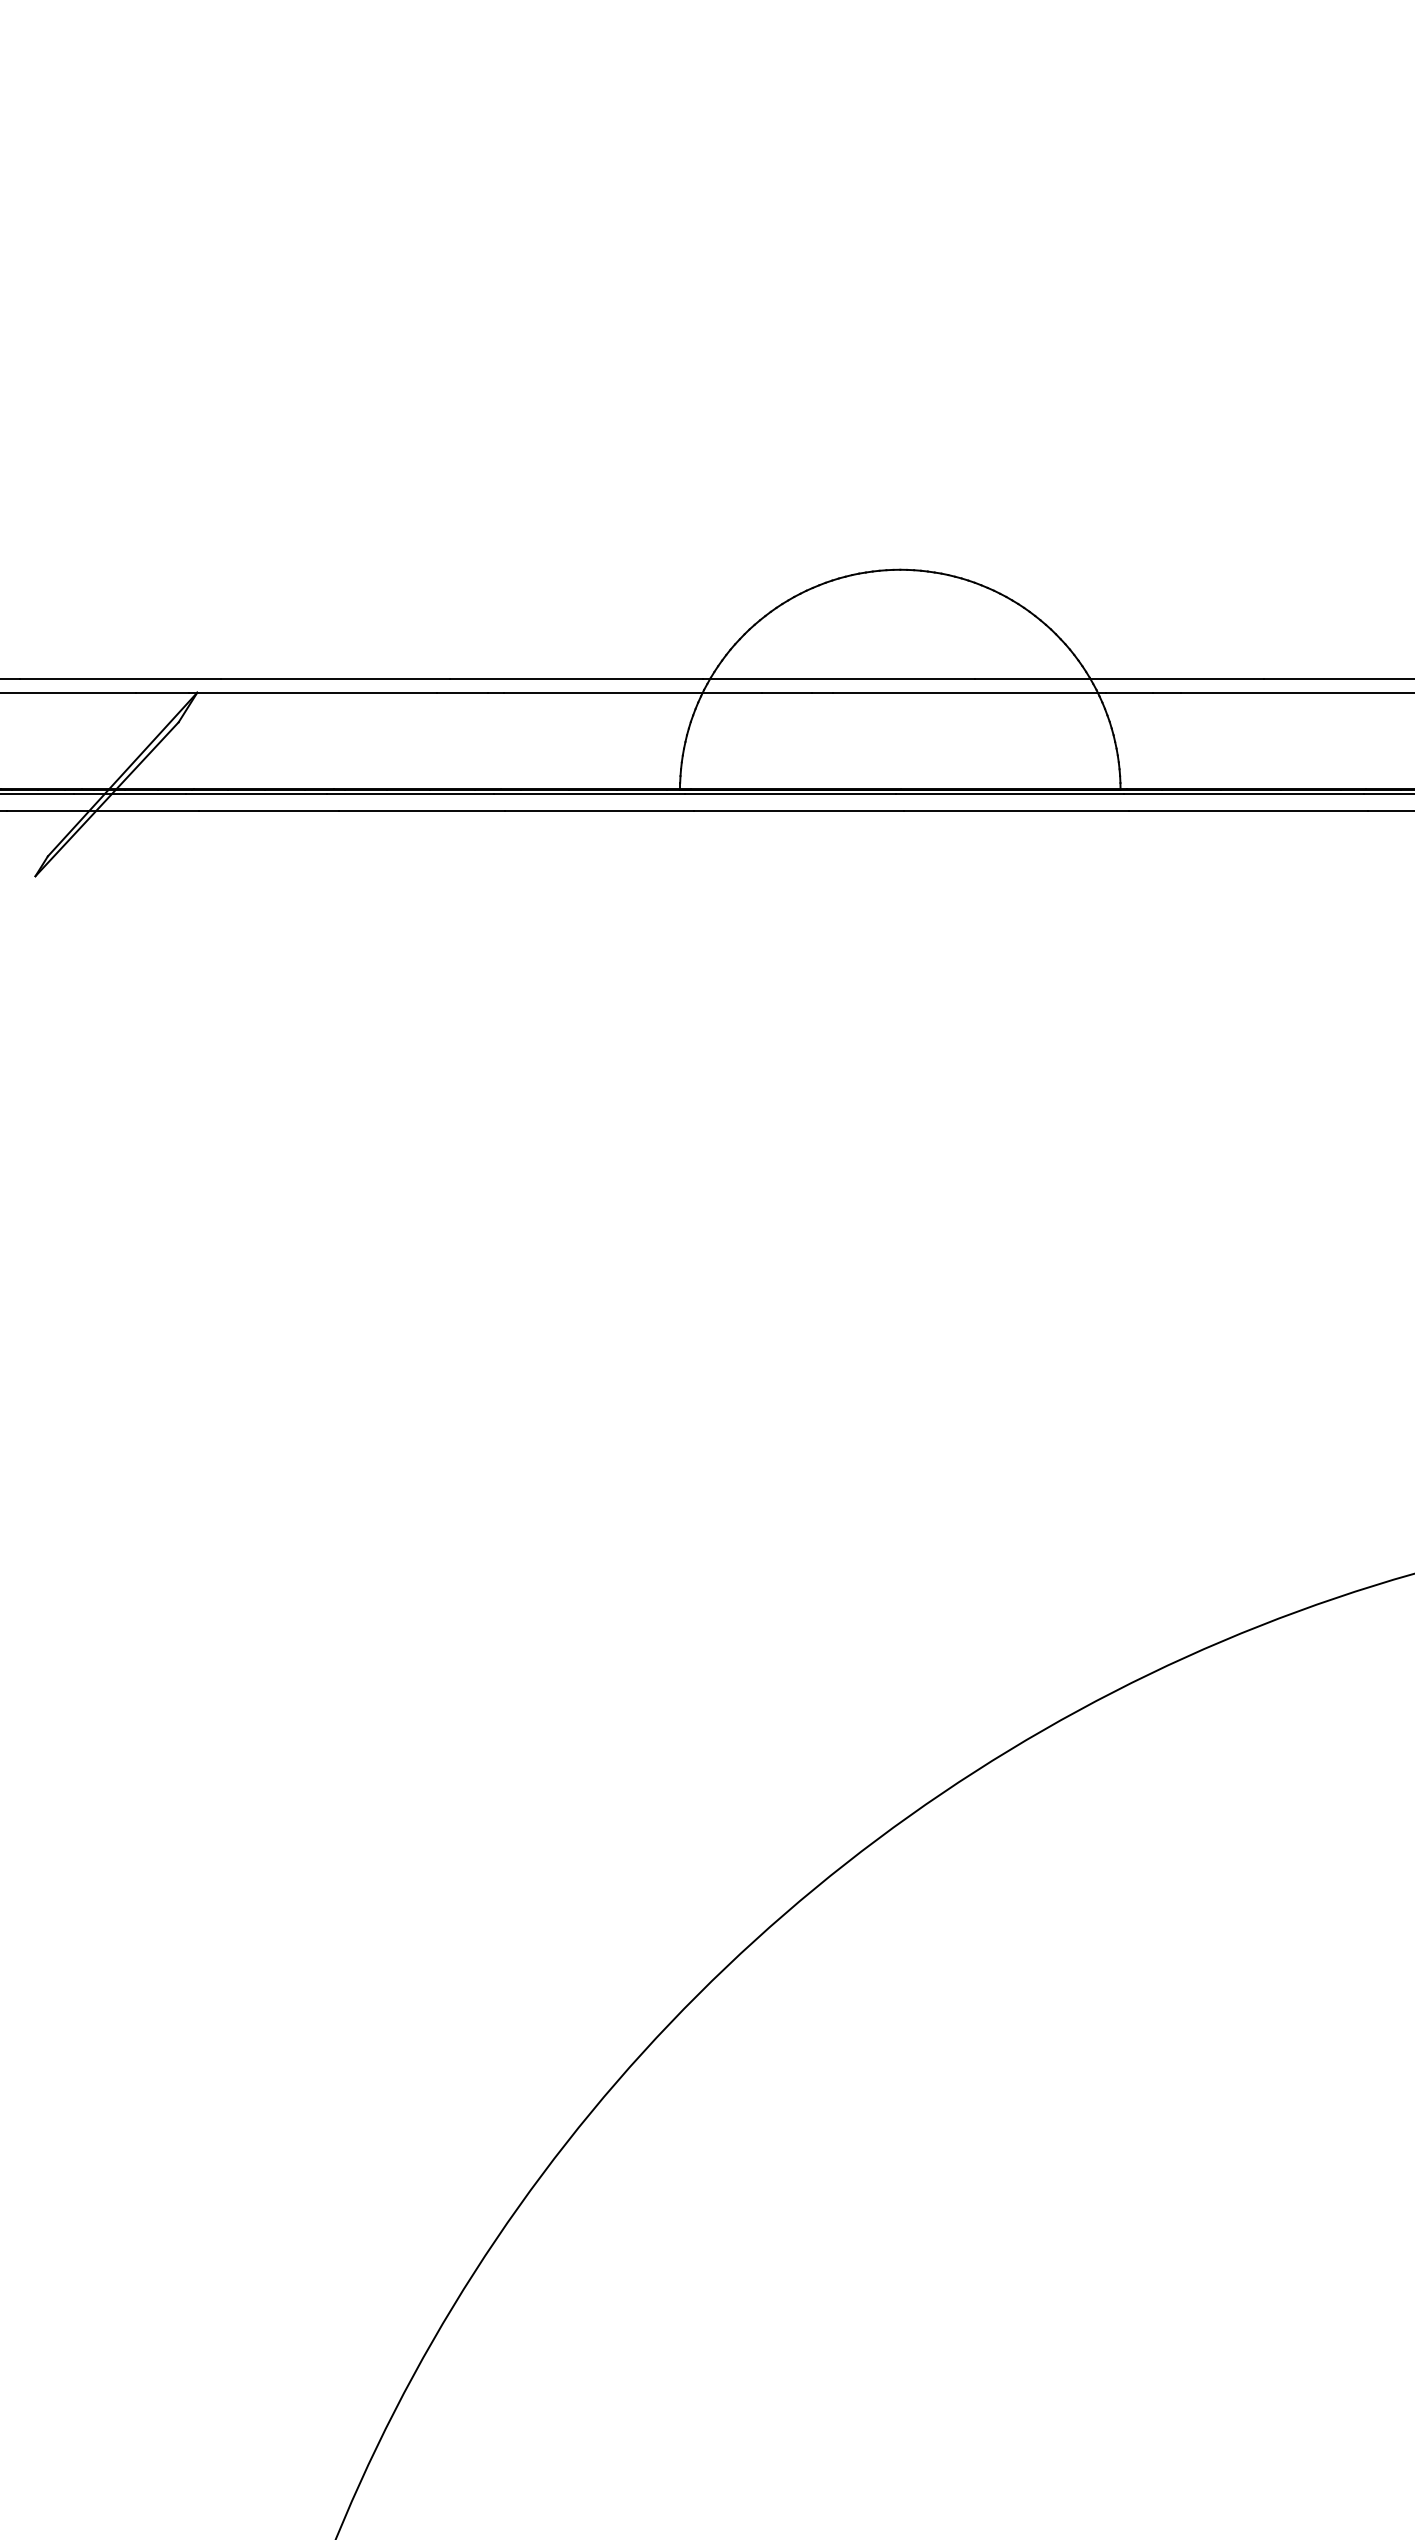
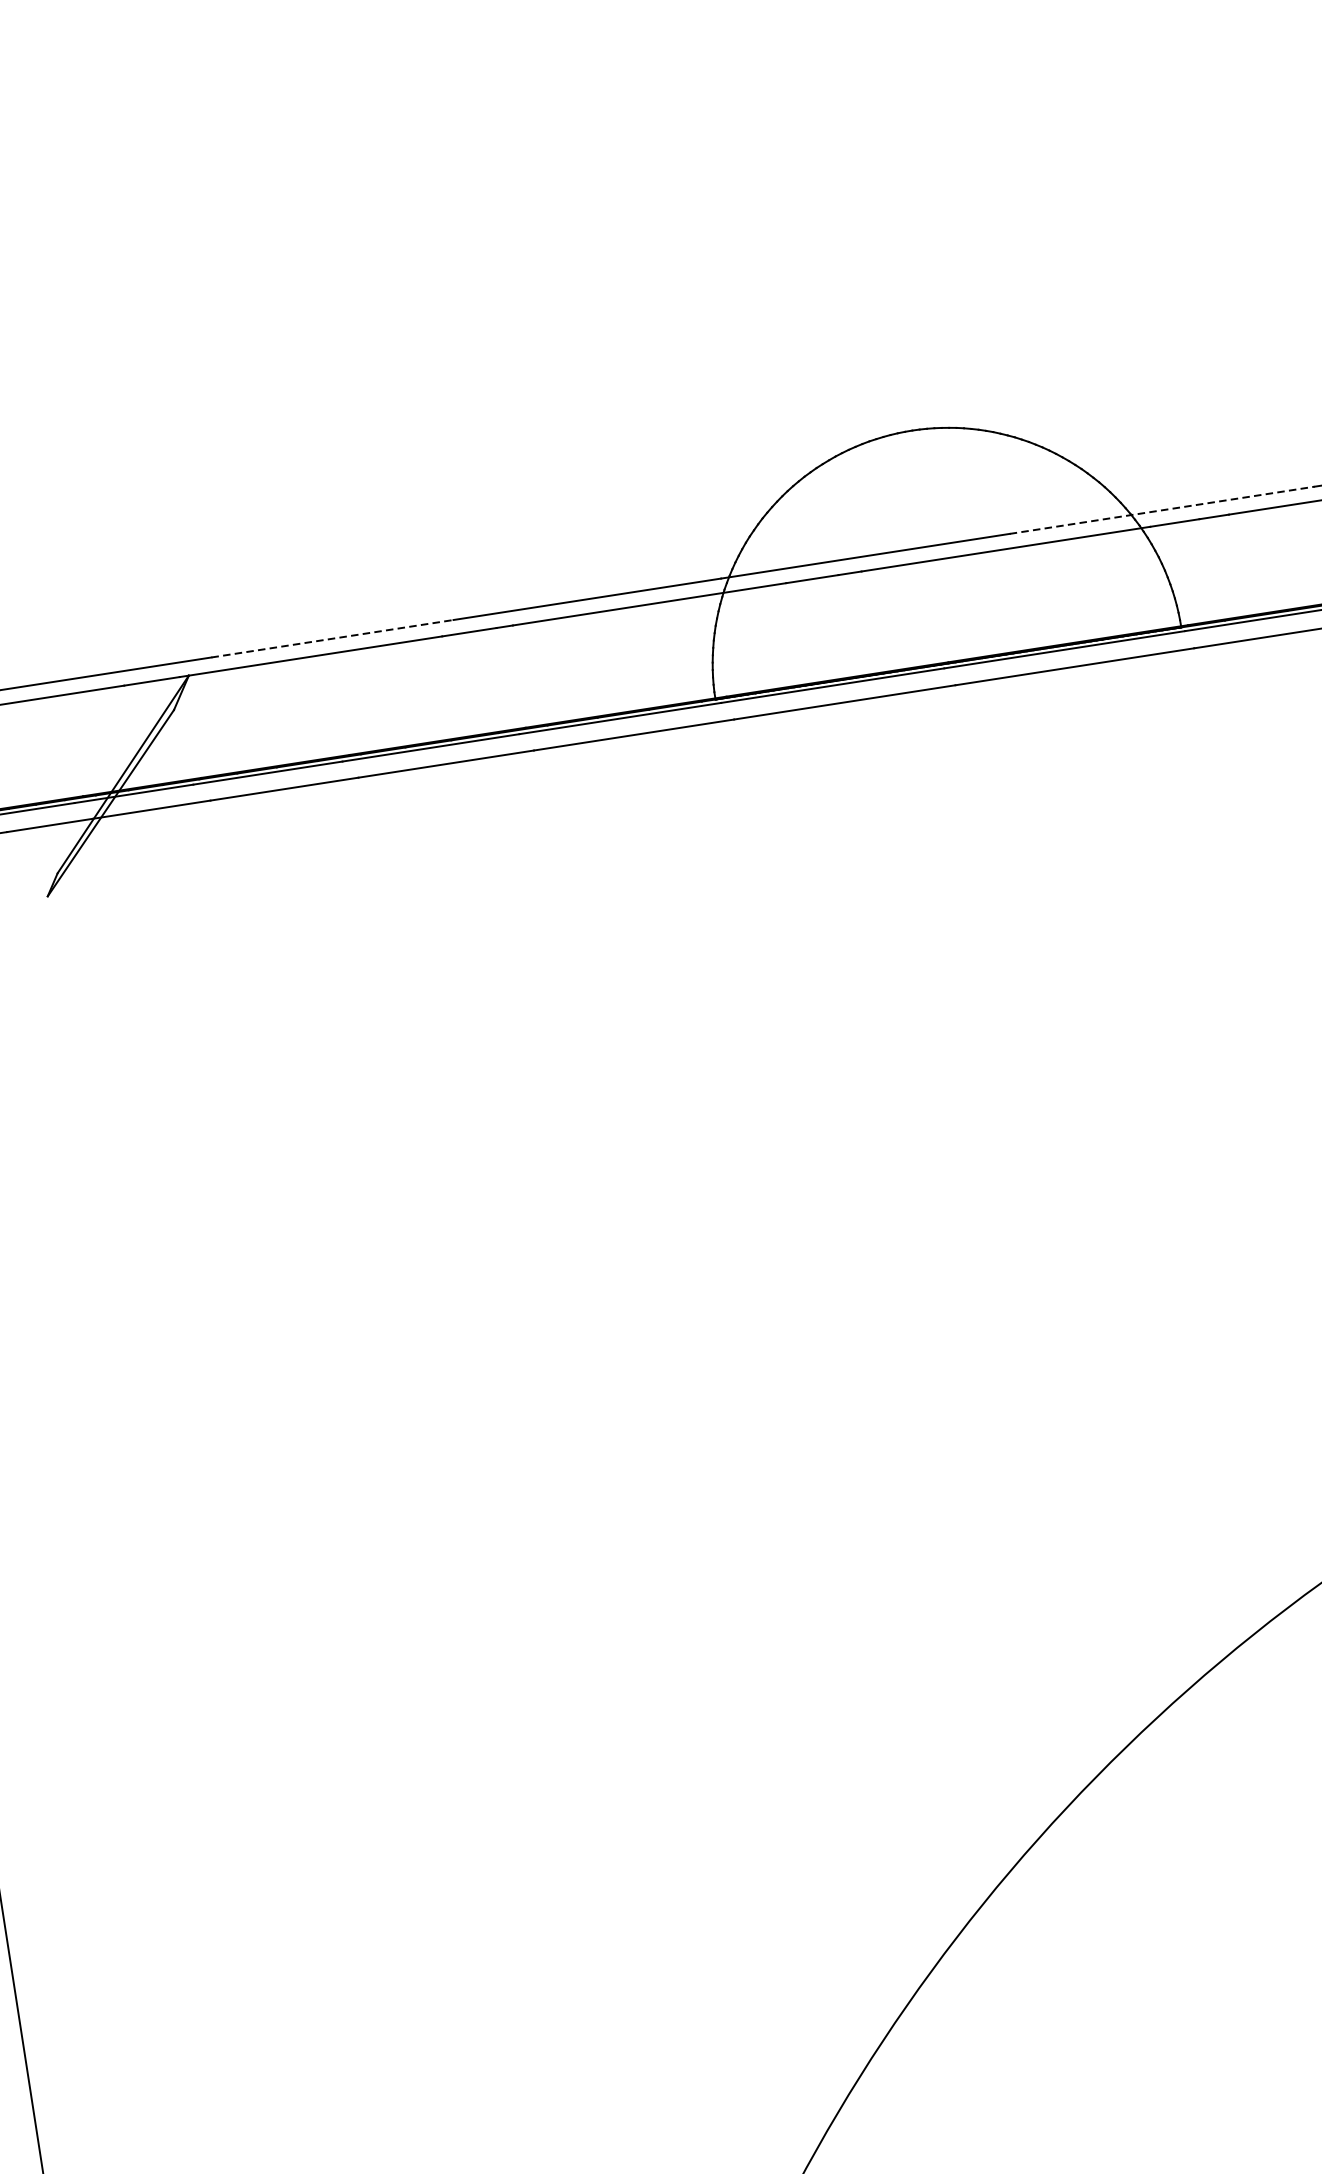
line: (335, 679) -> (332, 639), solid -> dashed
line: (1120, 679) -> (1163, 510), solid -> dashed

